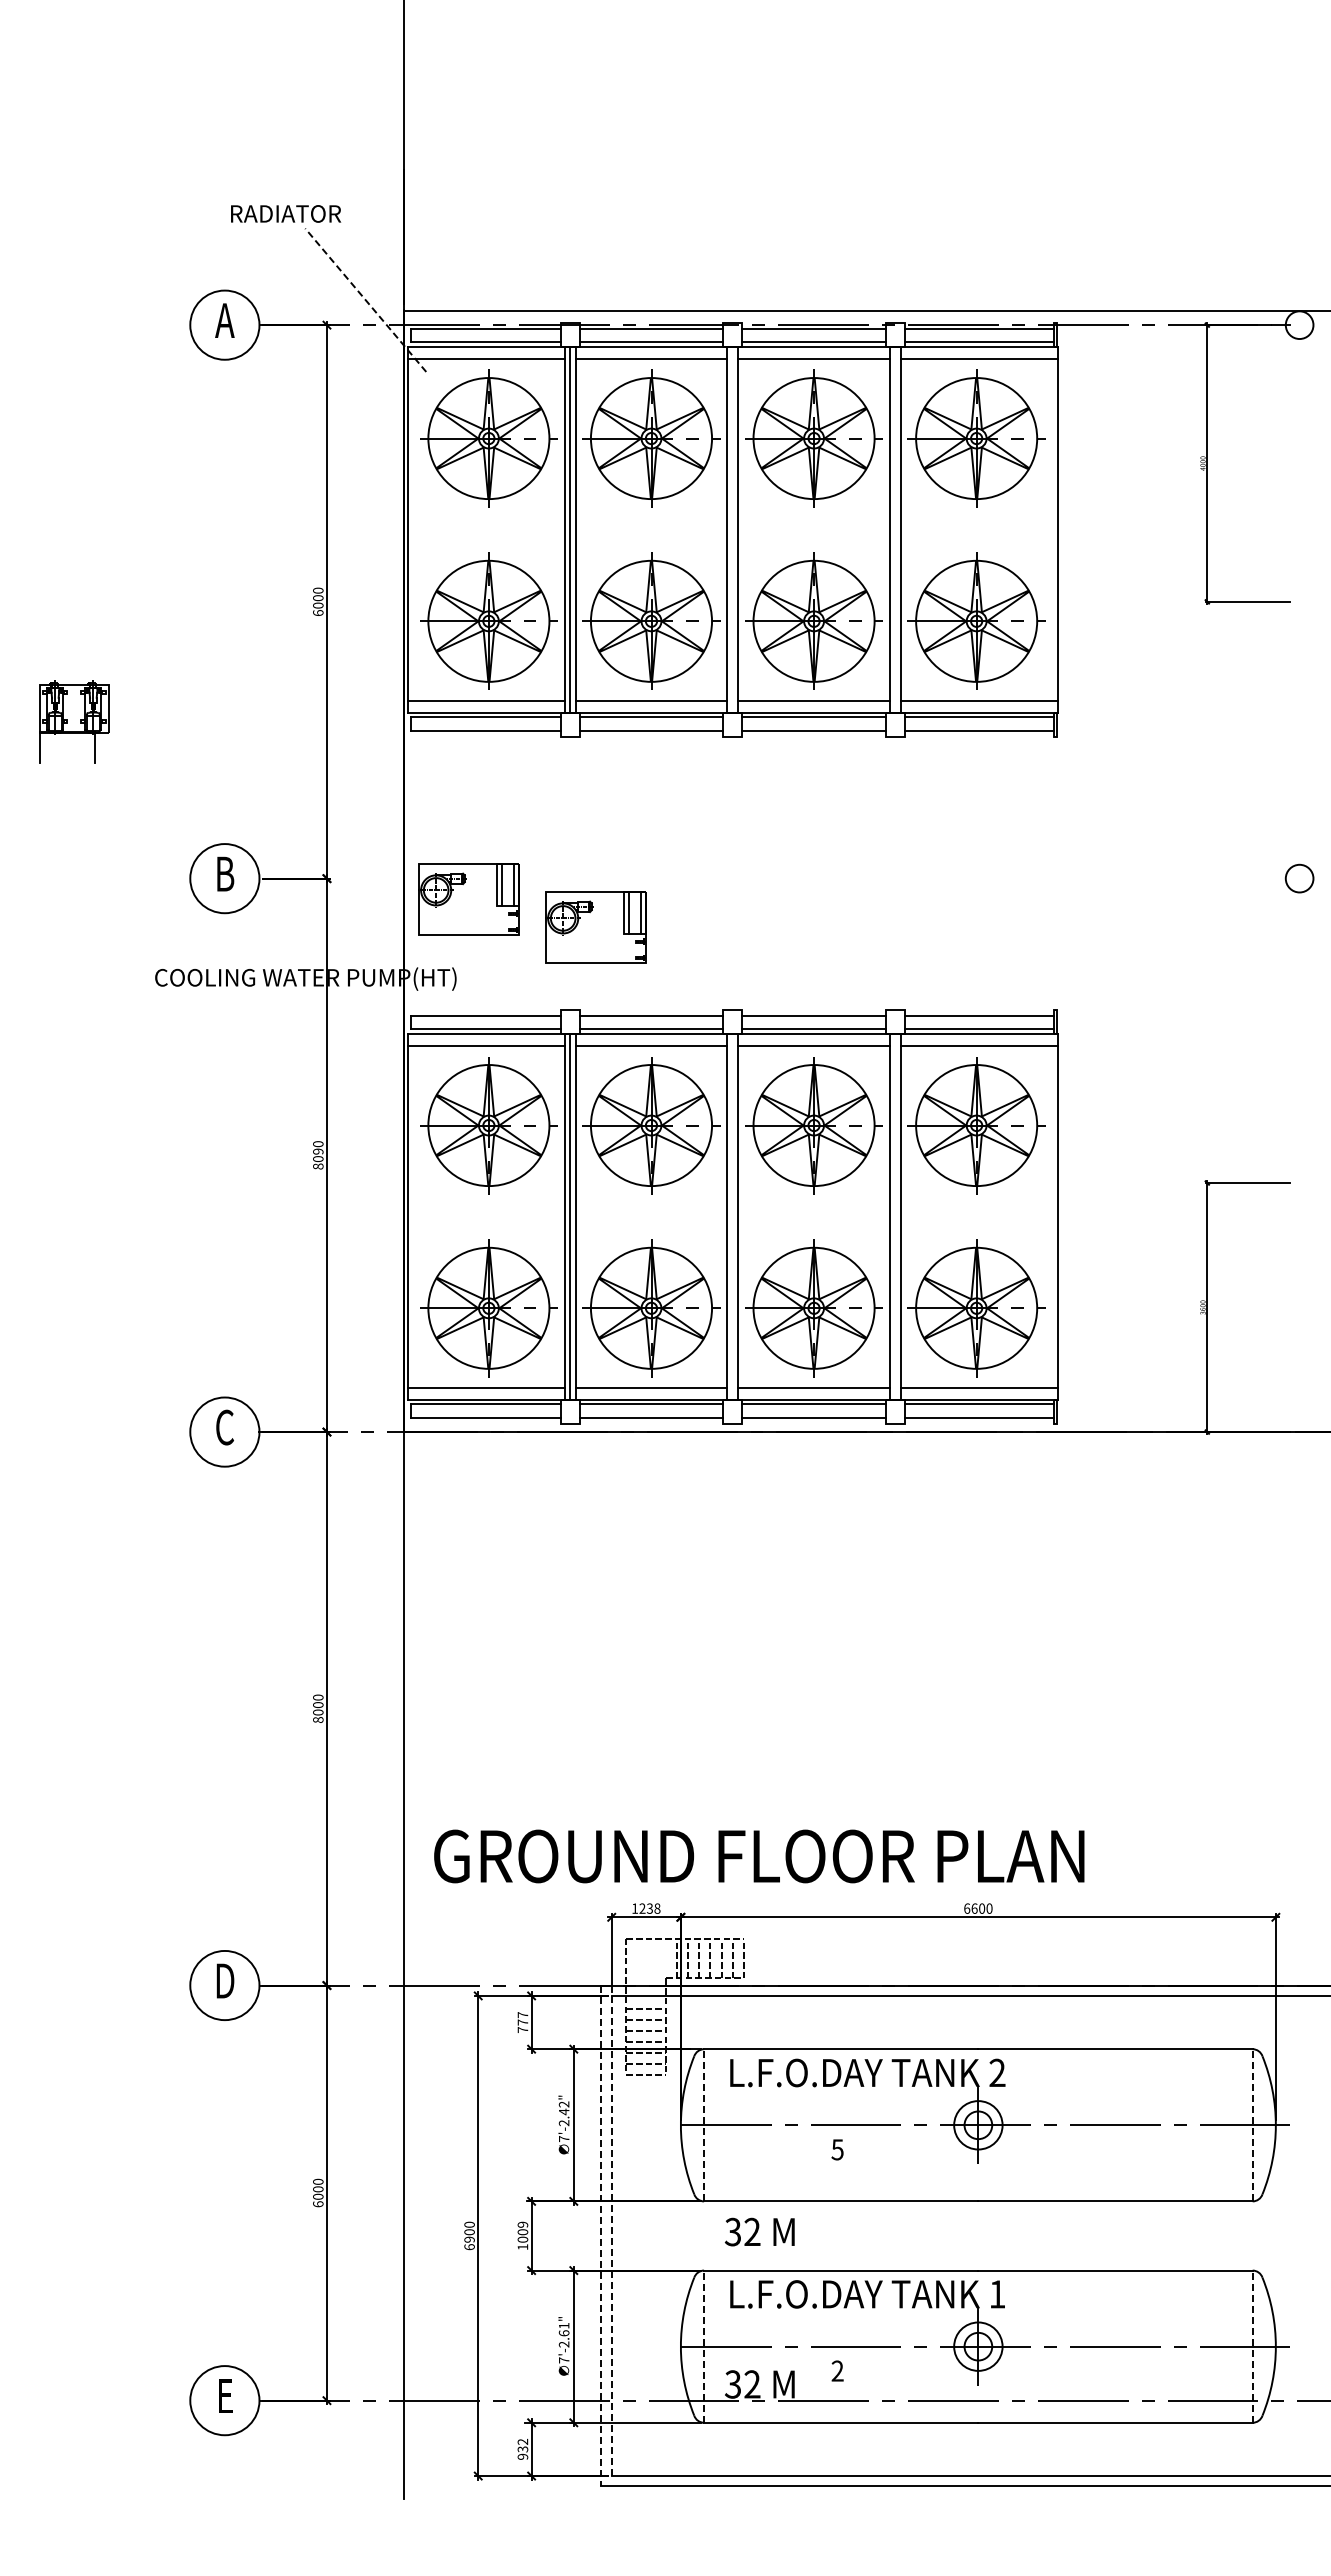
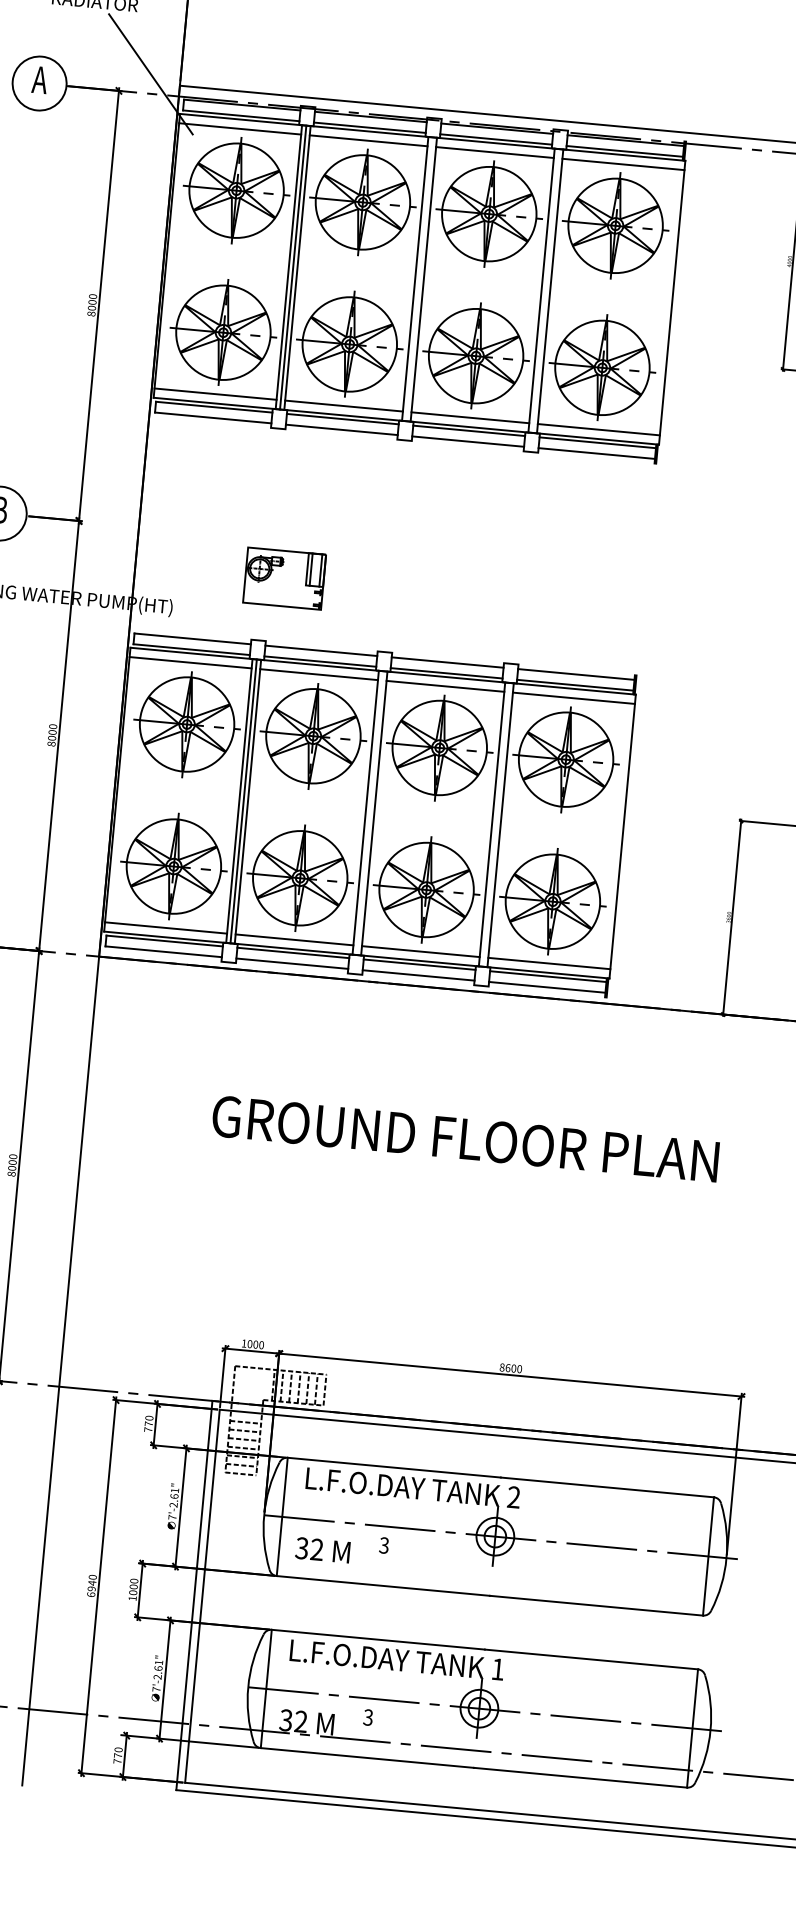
line: (365, 300) -> (150, 74), dashed -> solid
text: (318, 613) -> (91, 314), 6000 -> 8000
part: (468, 899) -> (187, 547), removed
text: (318, 1151) -> (52, 732), 8090 -> 8000
text: (759, 1856) -> (465, 1139), moved
text: (649, 1908) -> (255, 1344), 1238 -> 1000
text: (967, 1908) -> (502, 1367), 6600 -> 8600
text: (522, 2015) -> (149, 1418), 777 -> 770
text: (563, 2108) -> (174, 1493), 7'-2.42" -> 7'-2.61"
line: (704, 2124) -> (282, 1516), dashed -> solid
line: (1252, 2124) -> (708, 1555), dashed -> solid
text: (837, 2149) -> (384, 1545), 5 -> 3
text: (523, 2224) -> (134, 1580), 1009 -> 1000
text: (759, 2231) -> (322, 1549), moved
text: (469, 2232) -> (92, 1583), 6900 -> 6940
line: (601, 2236) -> (194, 1595), dashed -> solid
line: (611, 2236) -> (202, 1596), dashed -> solid
line: (704, 2346) -> (266, 1688), dashed -> solid
line: (1252, 2346) -> (692, 1728), dashed -> solid
text: (837, 2371) -> (368, 1717), 2 -> 3
text: (522, 2448) -> (117, 1754), 932 -> 770

